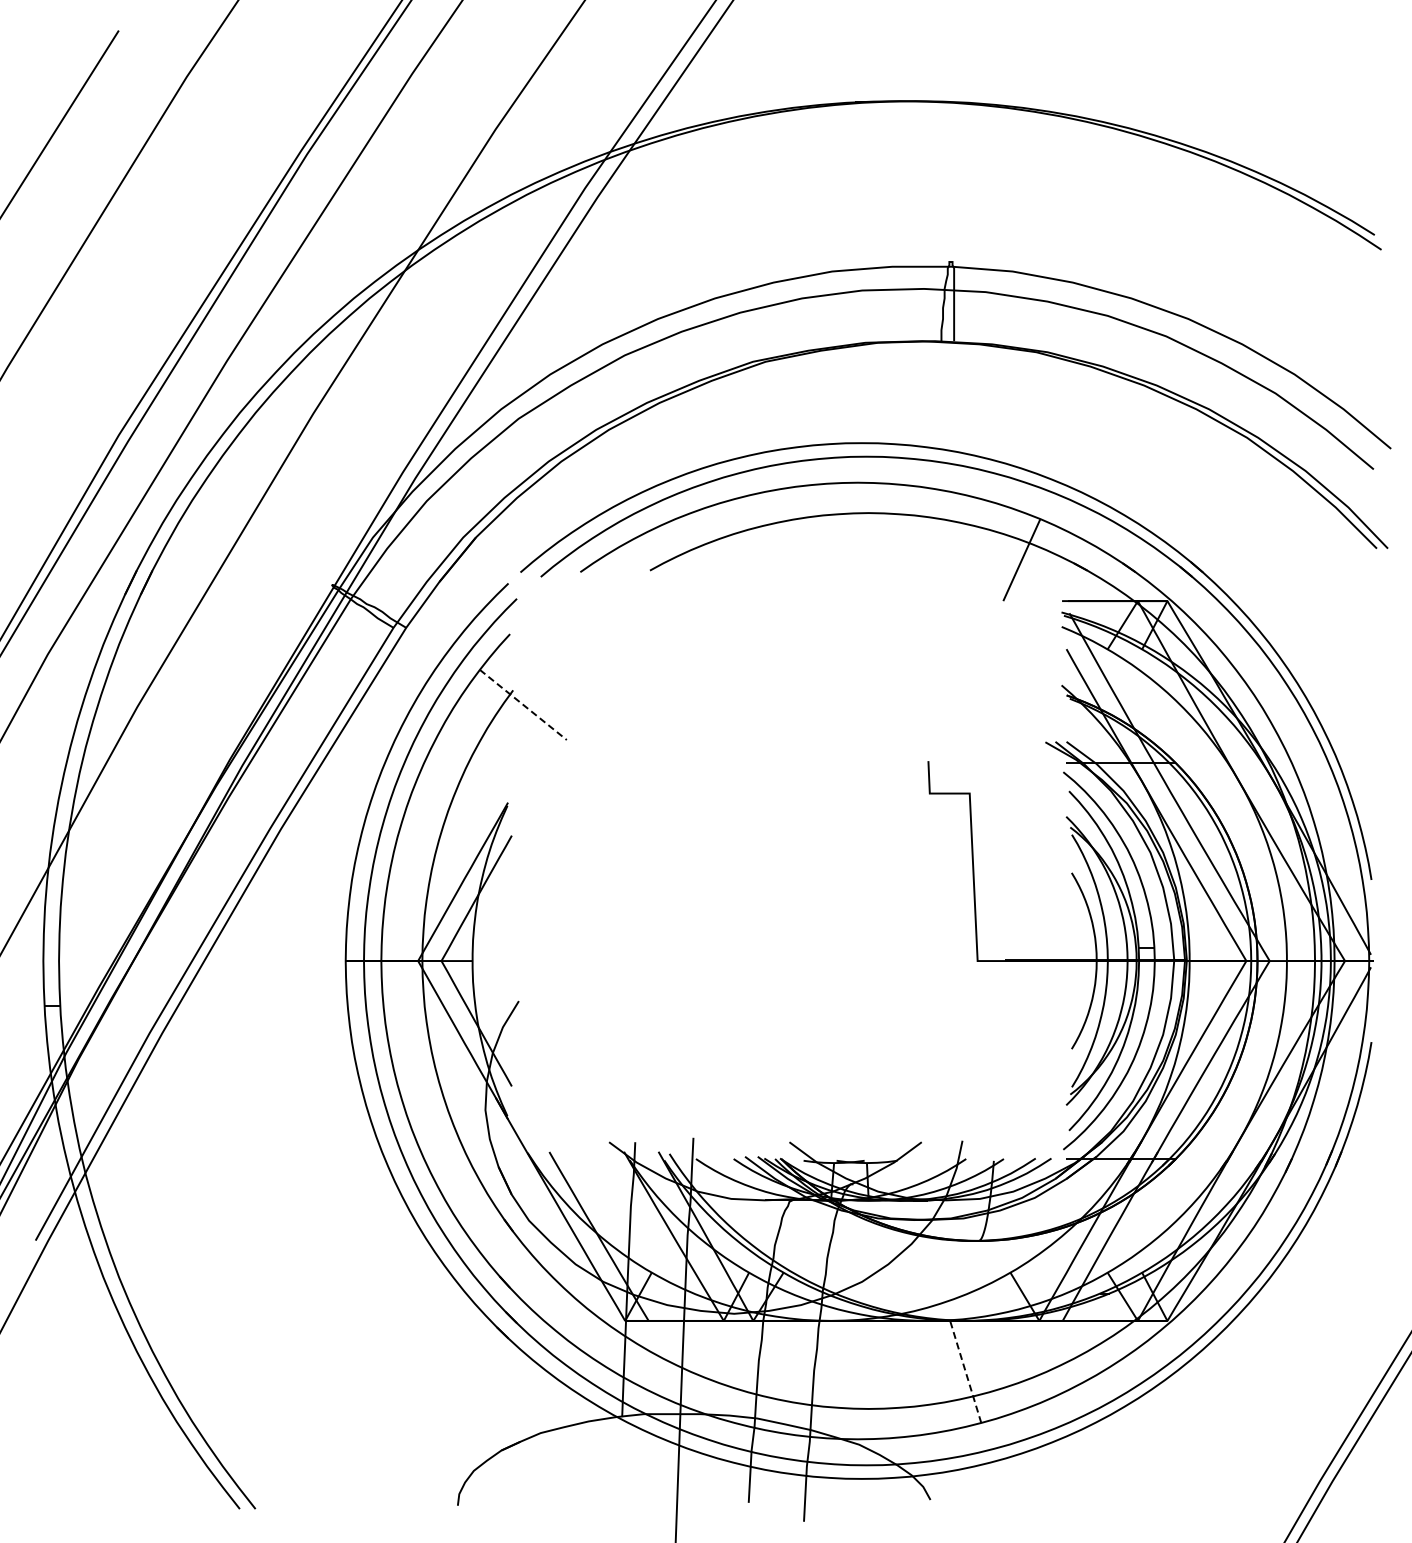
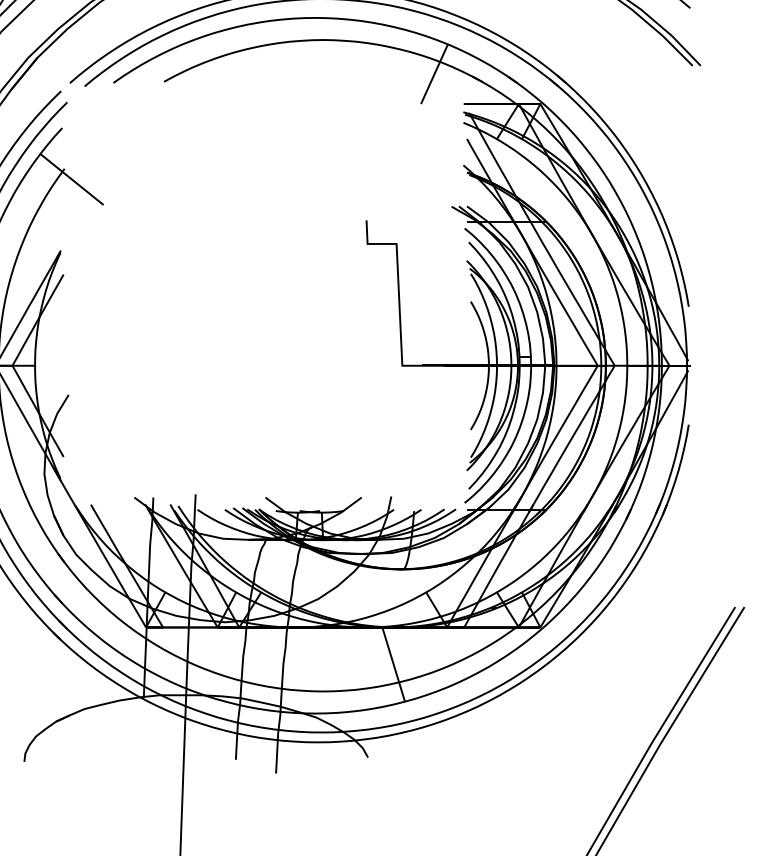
line: (523, 704) -> (72, 179), dashed -> solid
line: (965, 1371) -> (393, 664), dashed -> solid

